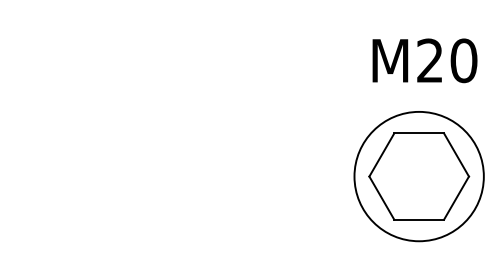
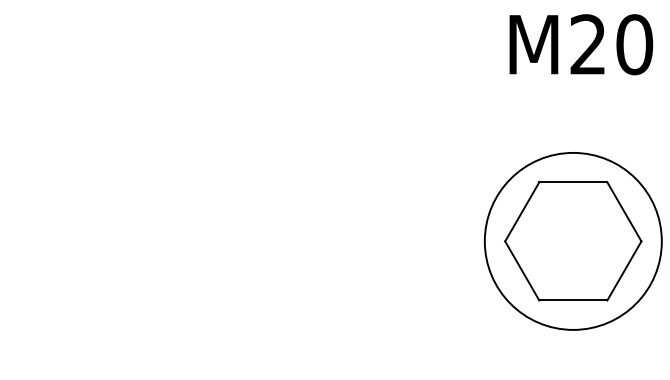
text: (424, 60) -> (580, 44), moved

